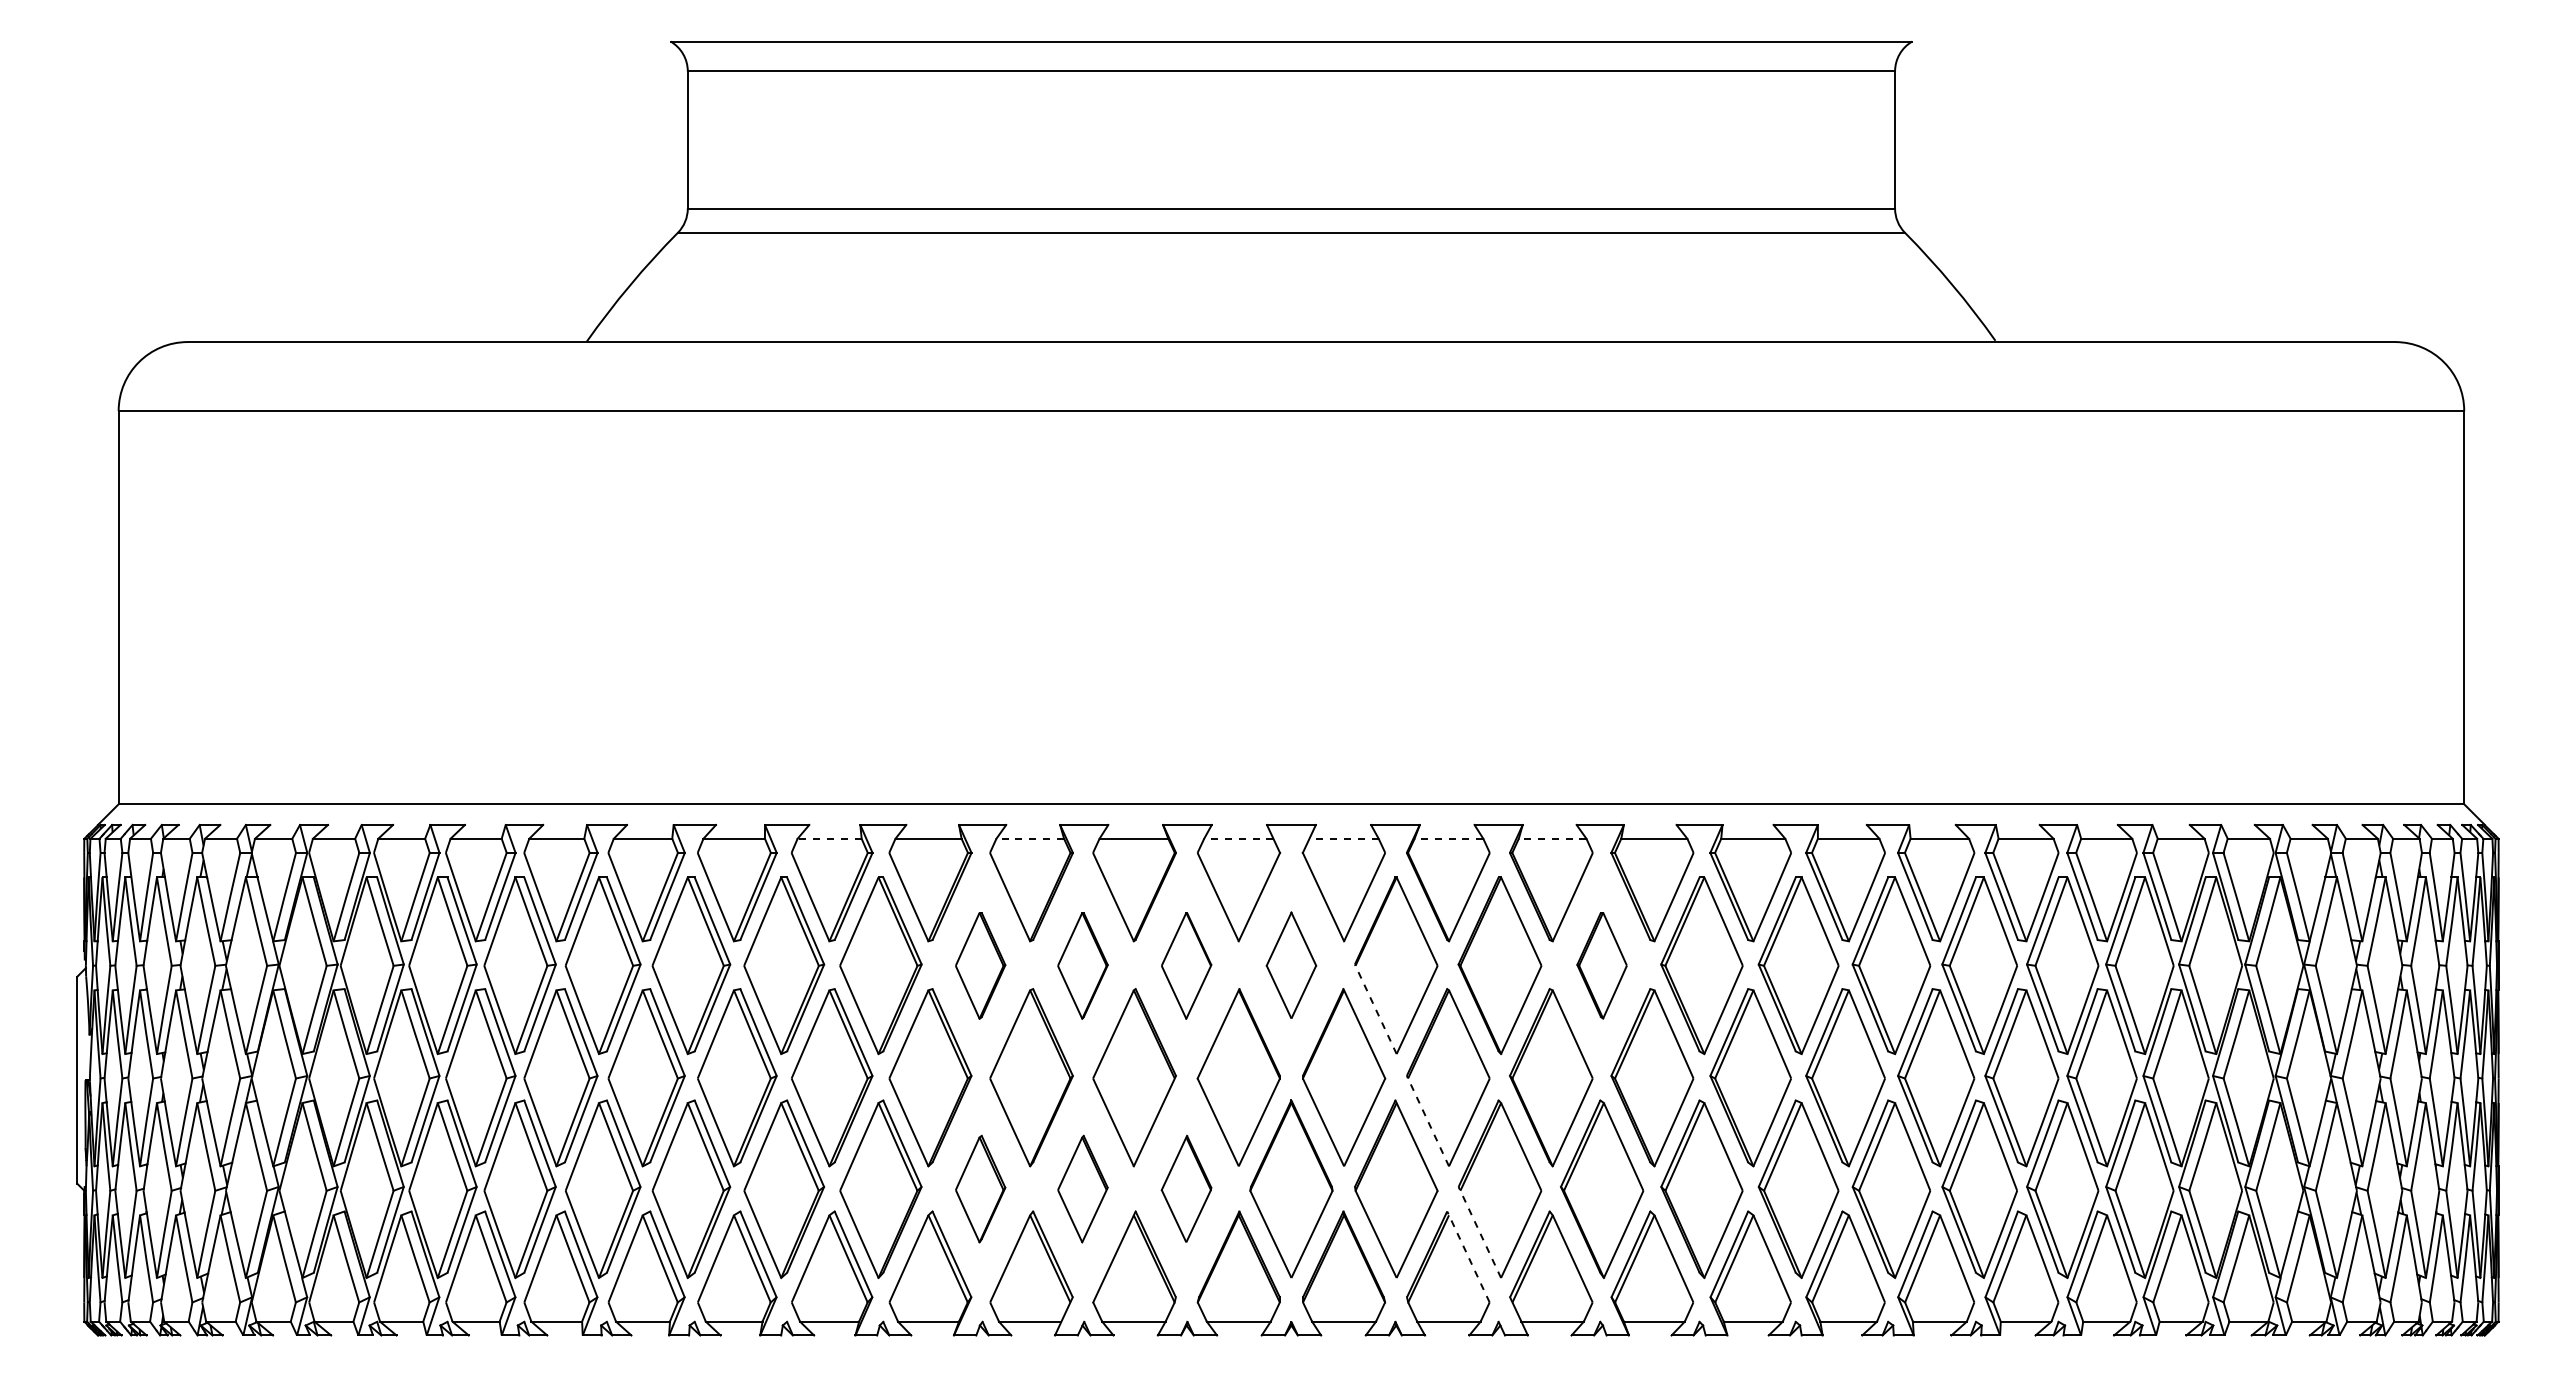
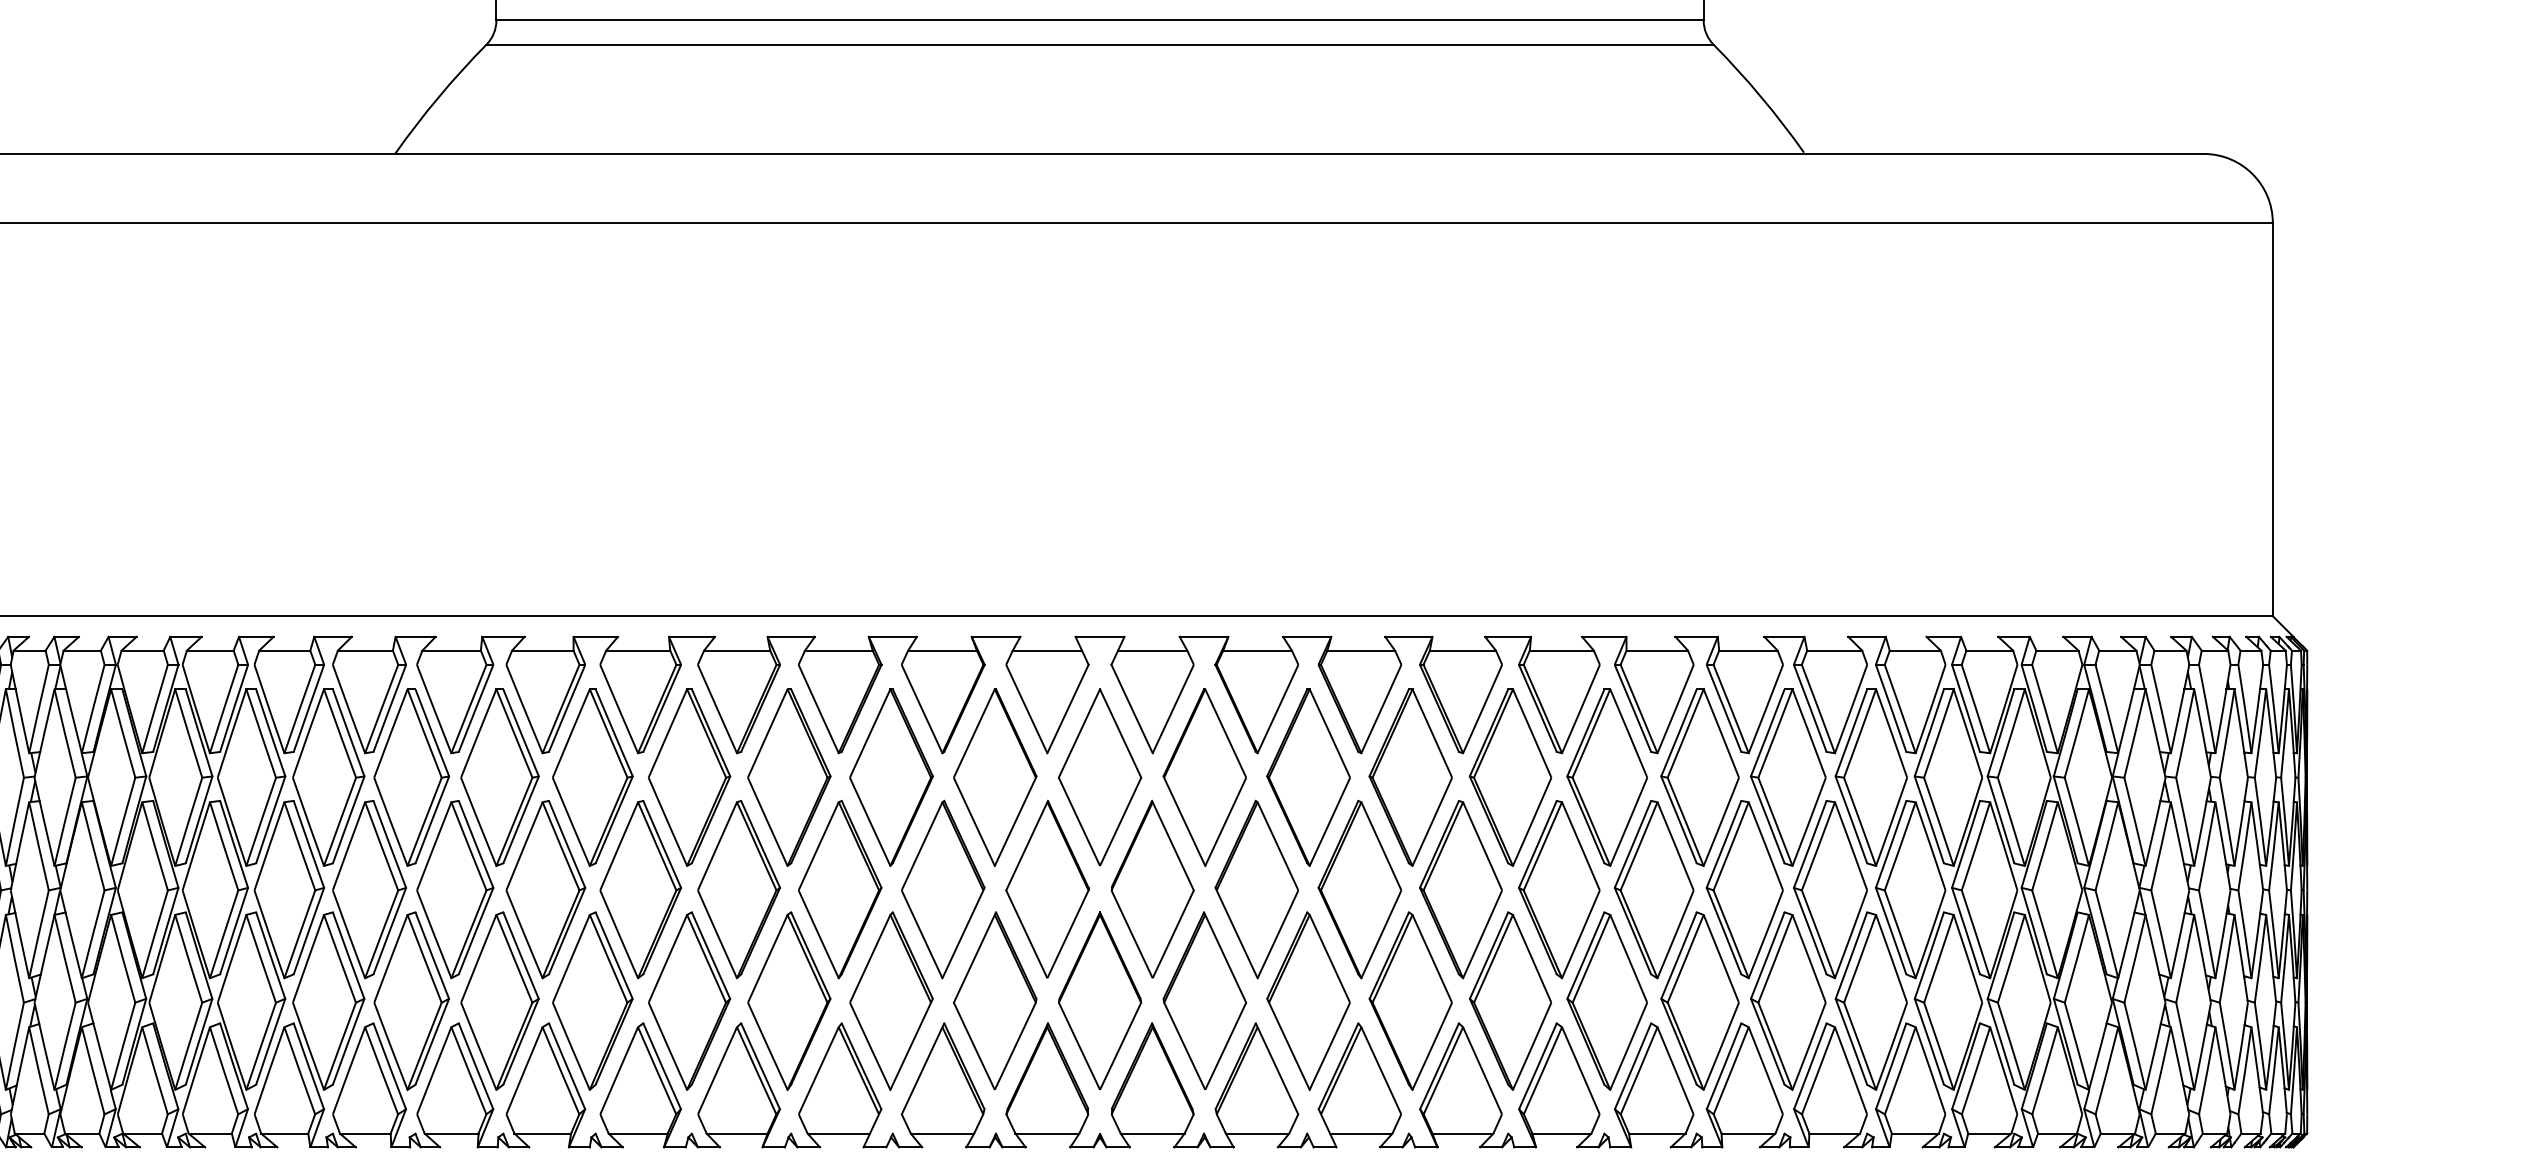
line: (829, 838) -> (638, 650), dashed -> solid
line: (1030, 838) -> (839, 650), dashed -> solid
line: (1238, 838) -> (1047, 650), dashed -> solid
line: (1344, 838) -> (1153, 650), dashed -> solid
line: (1448, 838) -> (1257, 650), dashed -> solid
line: (1552, 838) -> (1361, 650), dashed -> solid
part: (980, 965) -> (789, 777), size x1.67
part: (1082, 965) -> (891, 777), size x1.67
part: (1186, 965) -> (995, 777), size x1.67
part: (1291, 965) -> (1100, 777), size x1.67
part: (1601, 965) -> (1410, 777), size x1.67
line: (1375, 1008) -> (1184, 820), dashed -> solid
line: (1427, 1121) -> (1236, 933), dashed -> solid
part: (980, 1188) -> (789, 1000), size x1.67
part: (1082, 1188) -> (891, 1000), size x1.67
part: (1186, 1188) -> (995, 1000), size x1.67
line: (1479, 1232) -> (1288, 1044), dashed -> solid
line: (1468, 1256) -> (1277, 1068), dashed -> solid

